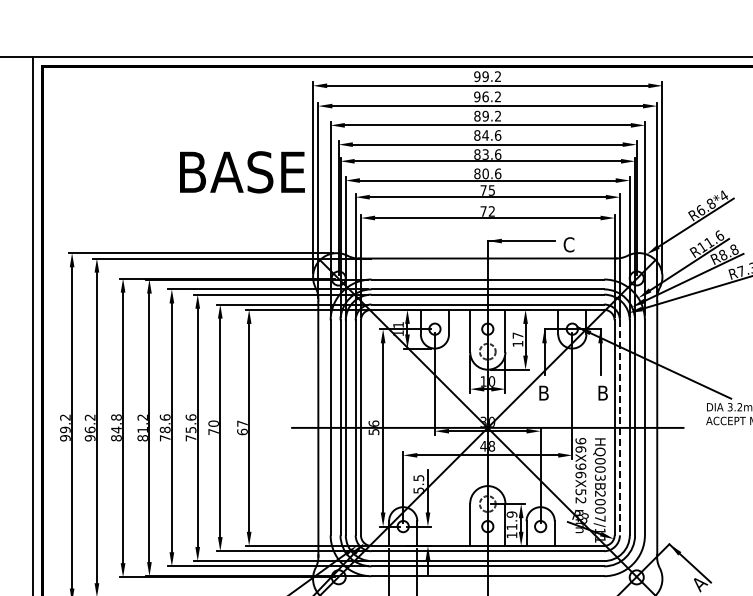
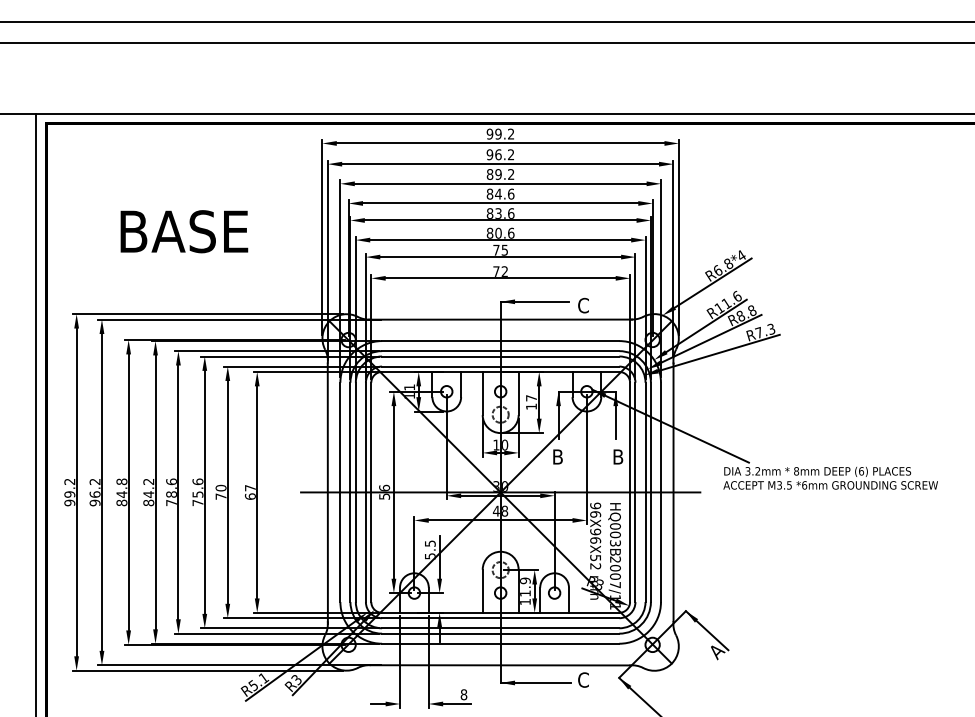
text: (242, 172) -> (184, 231), moved
line: (619, 427) -> (635, 492), dashed -> solid
text: (142, 429) -> (148, 494), 81.2 -> 84.2

